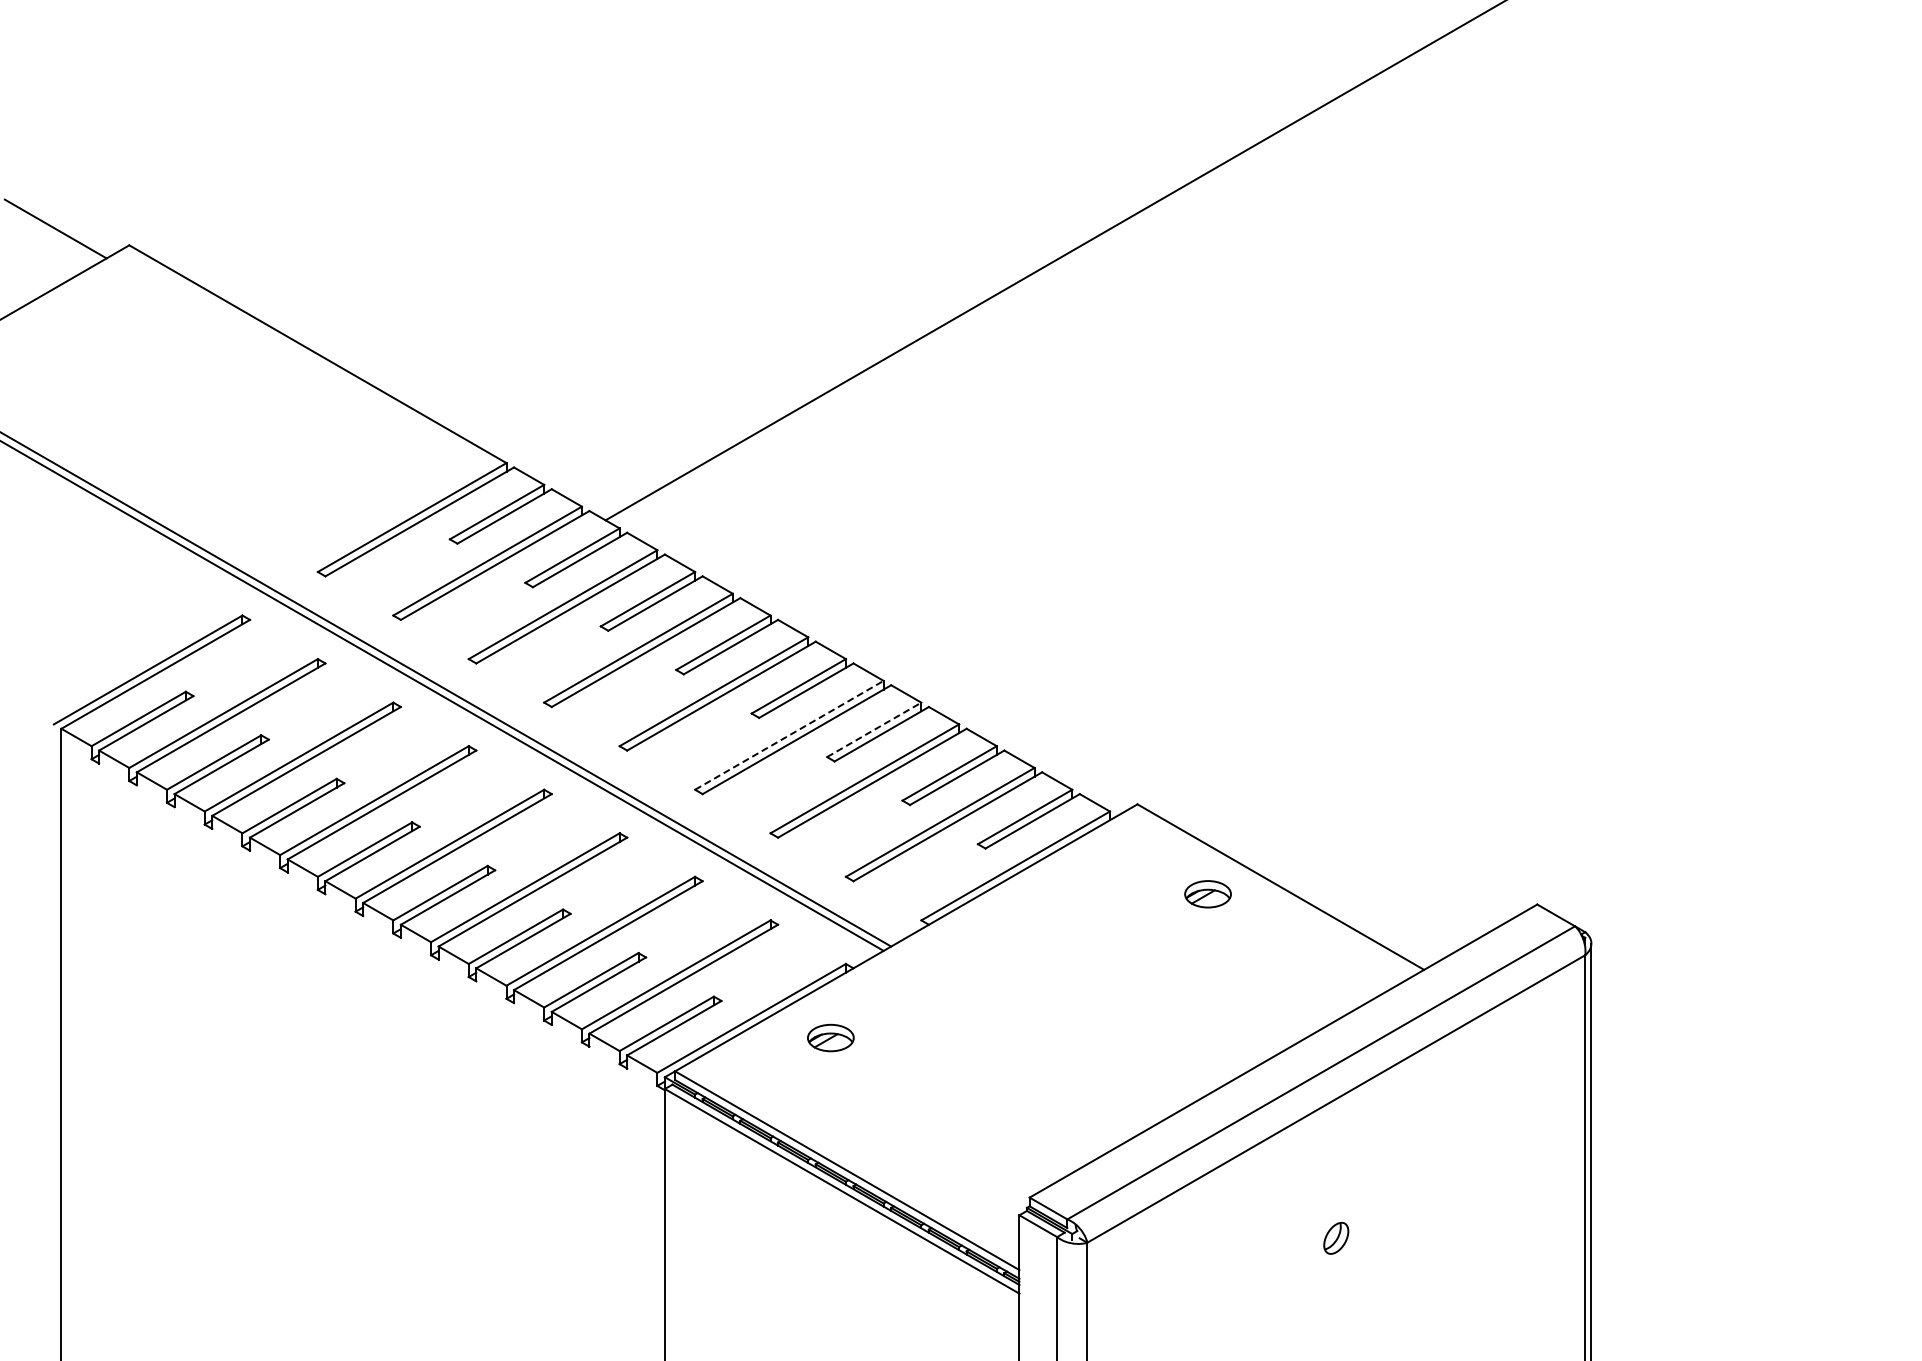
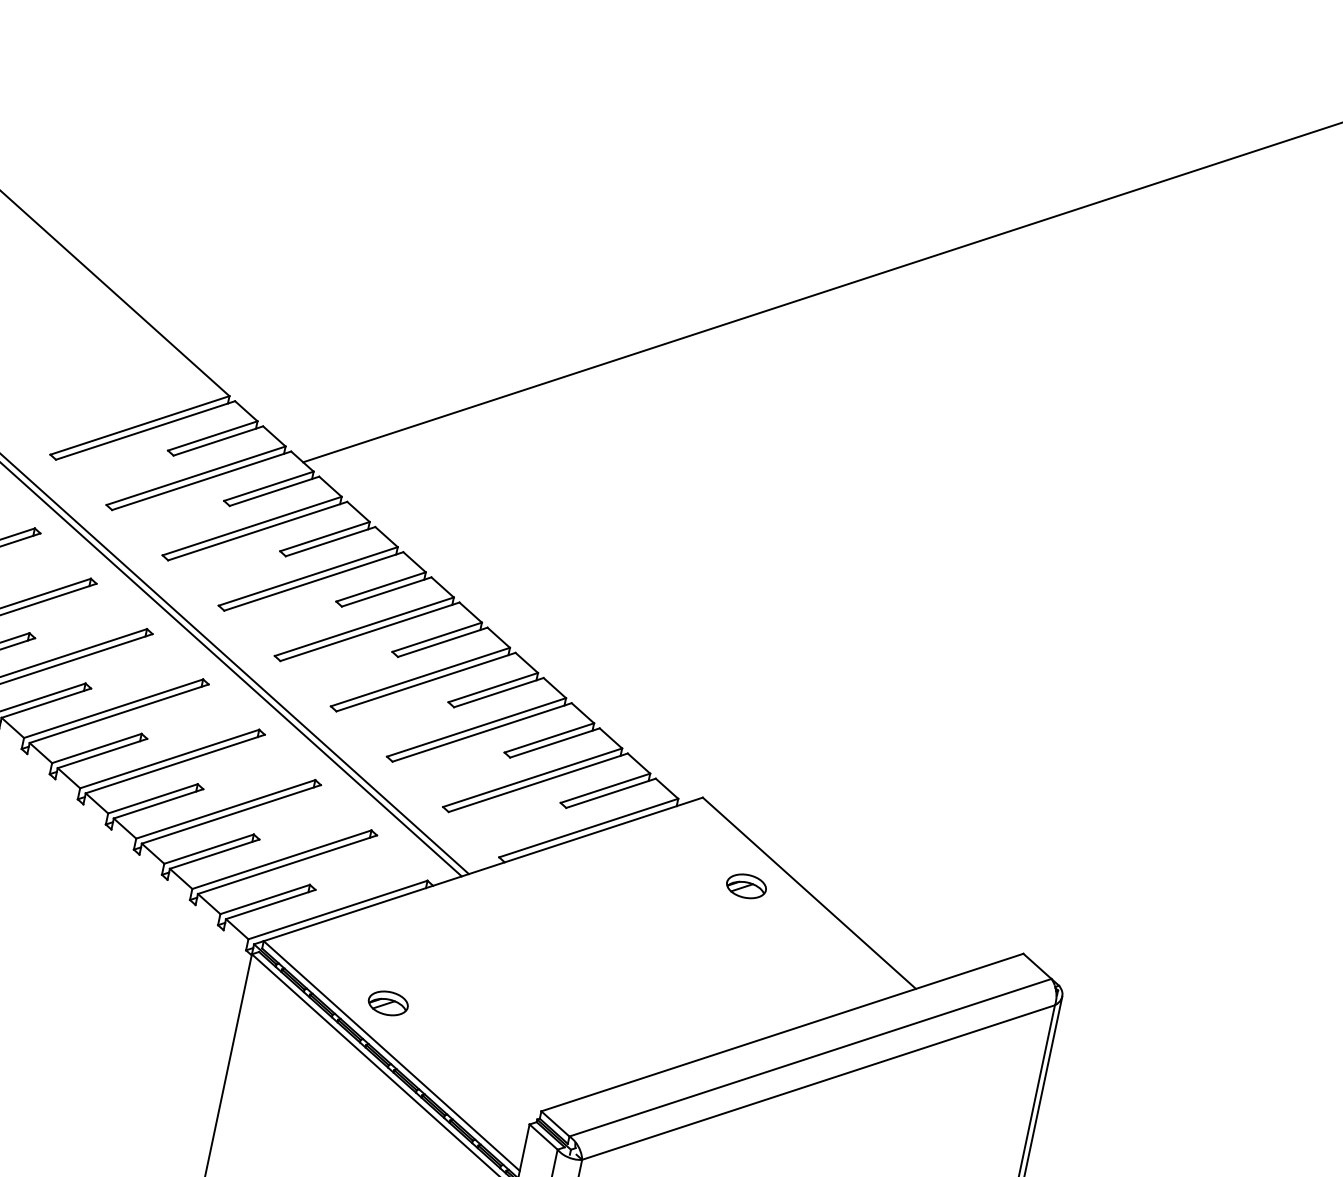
line: (874, 729) -> (493, 687), dashed -> solid
line: (789, 735) -> (420, 677), dashed -> solid
part: (830, 1037) -> (388, 1002), moved

